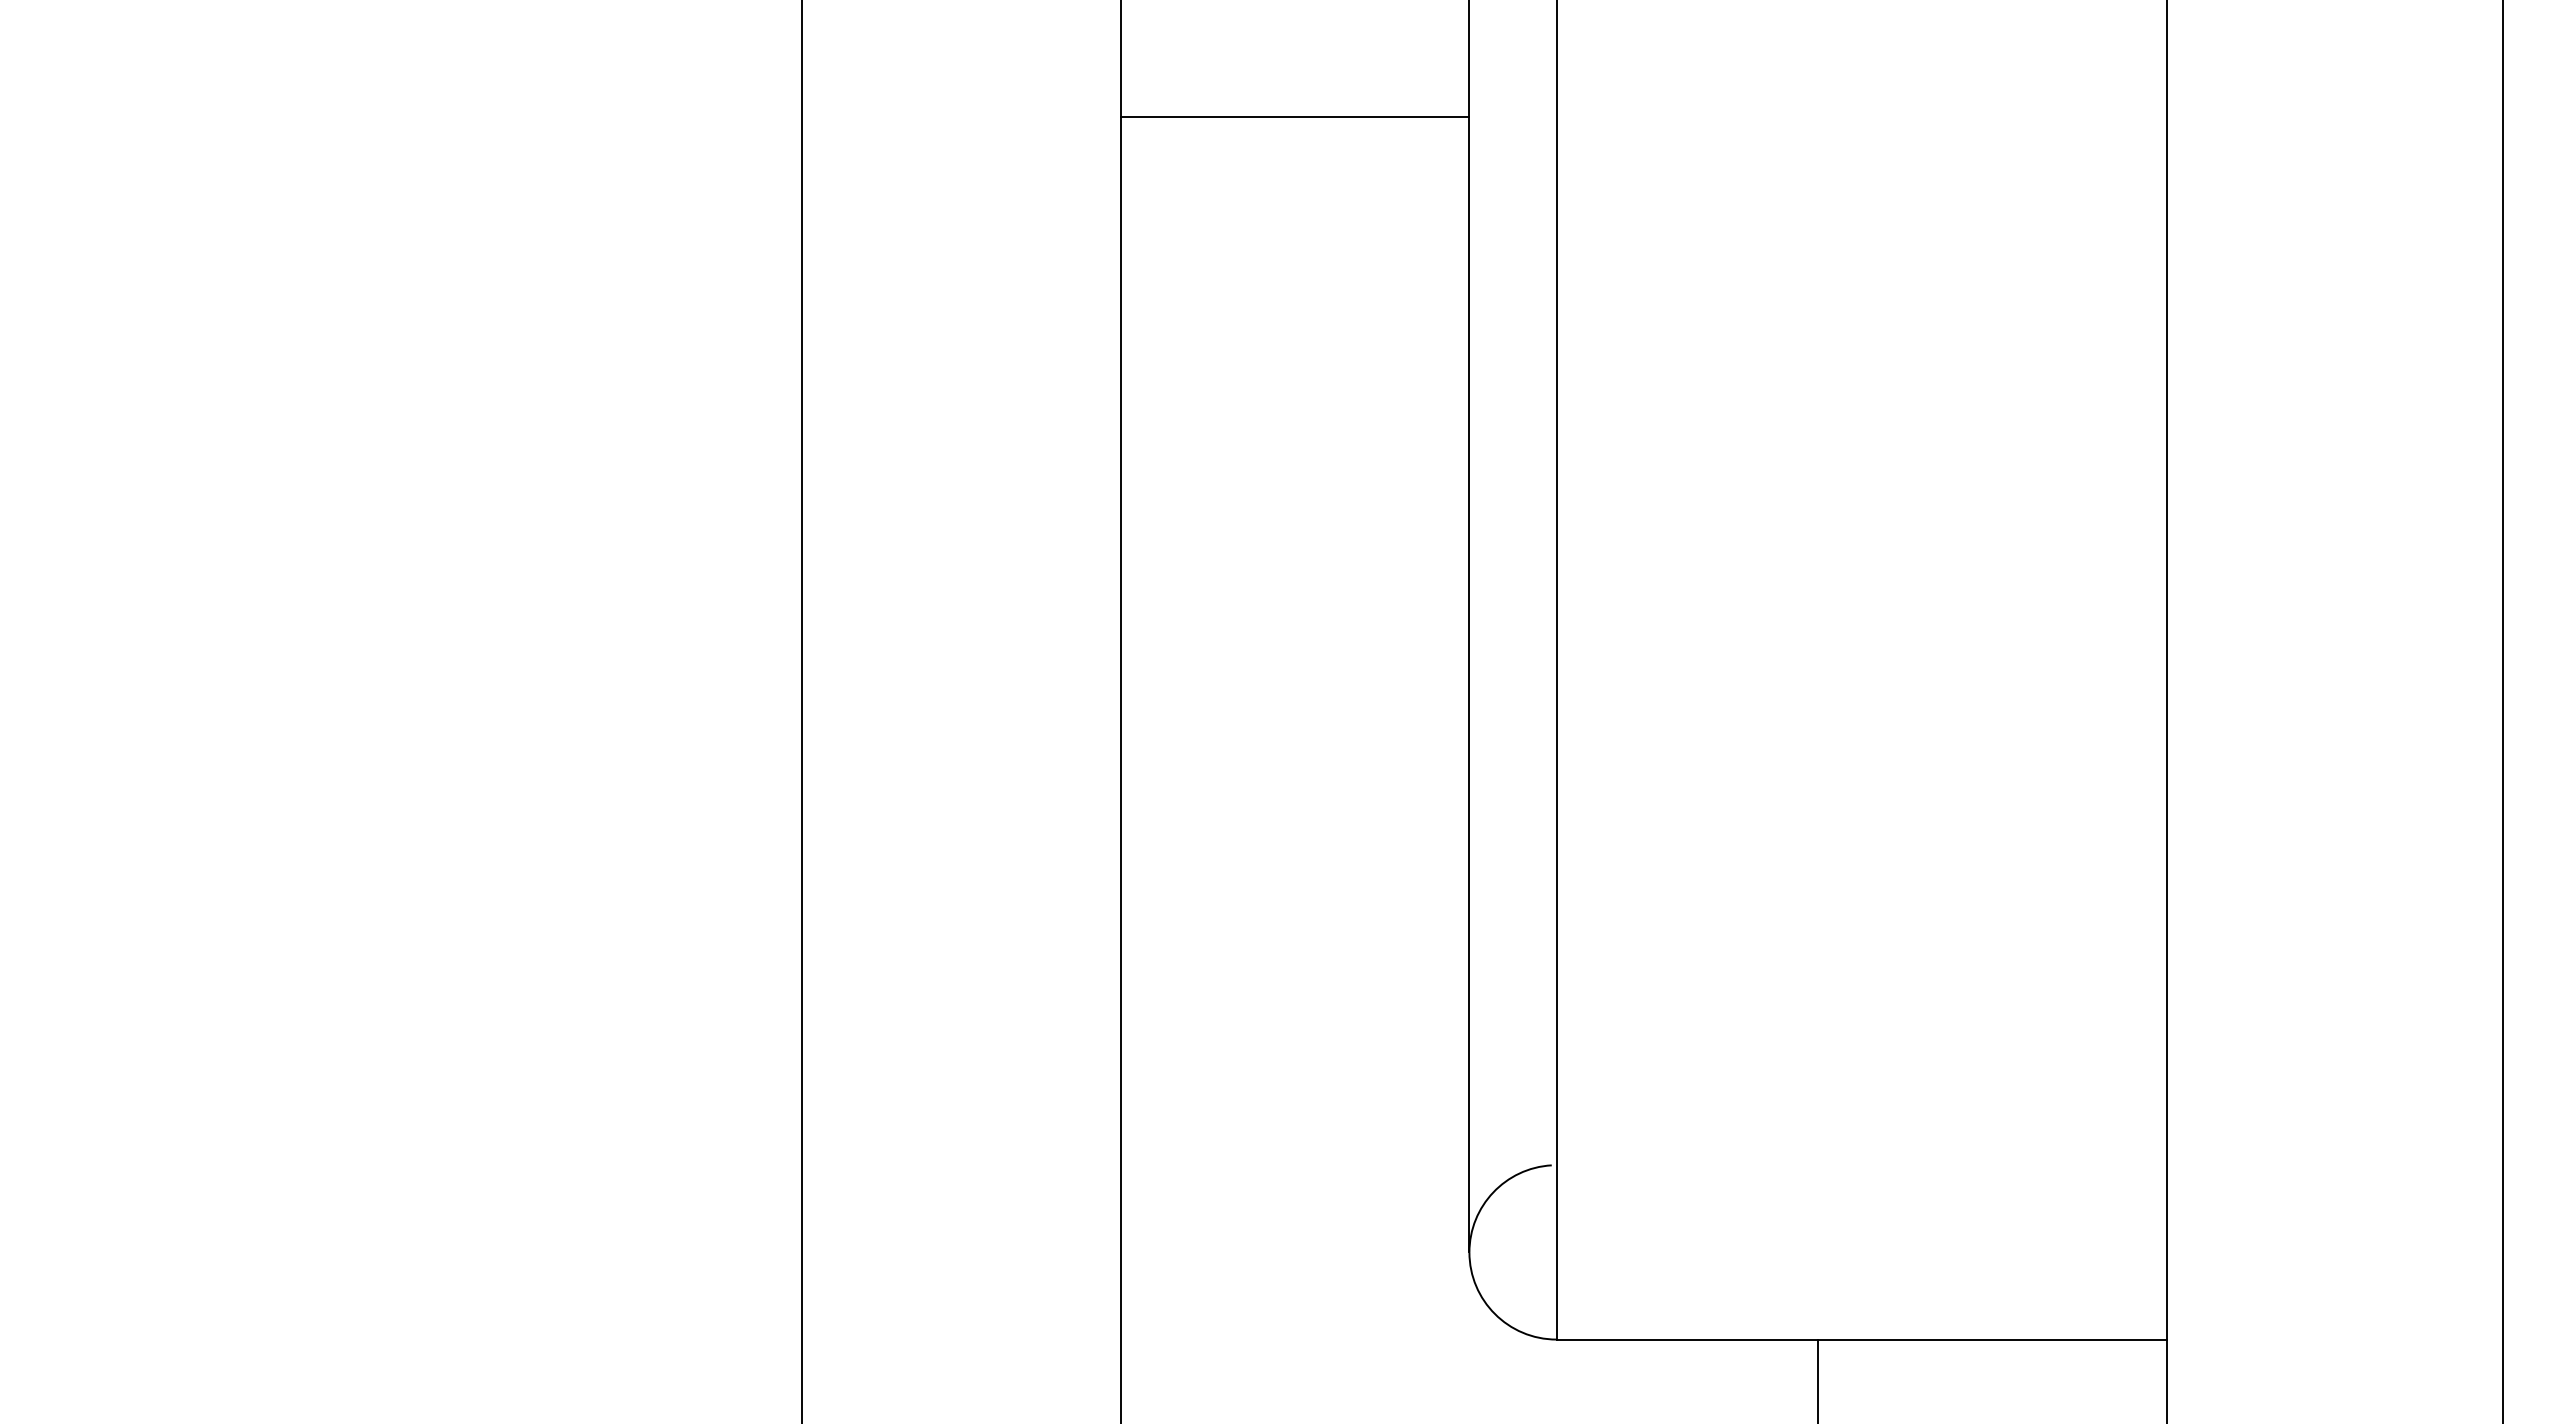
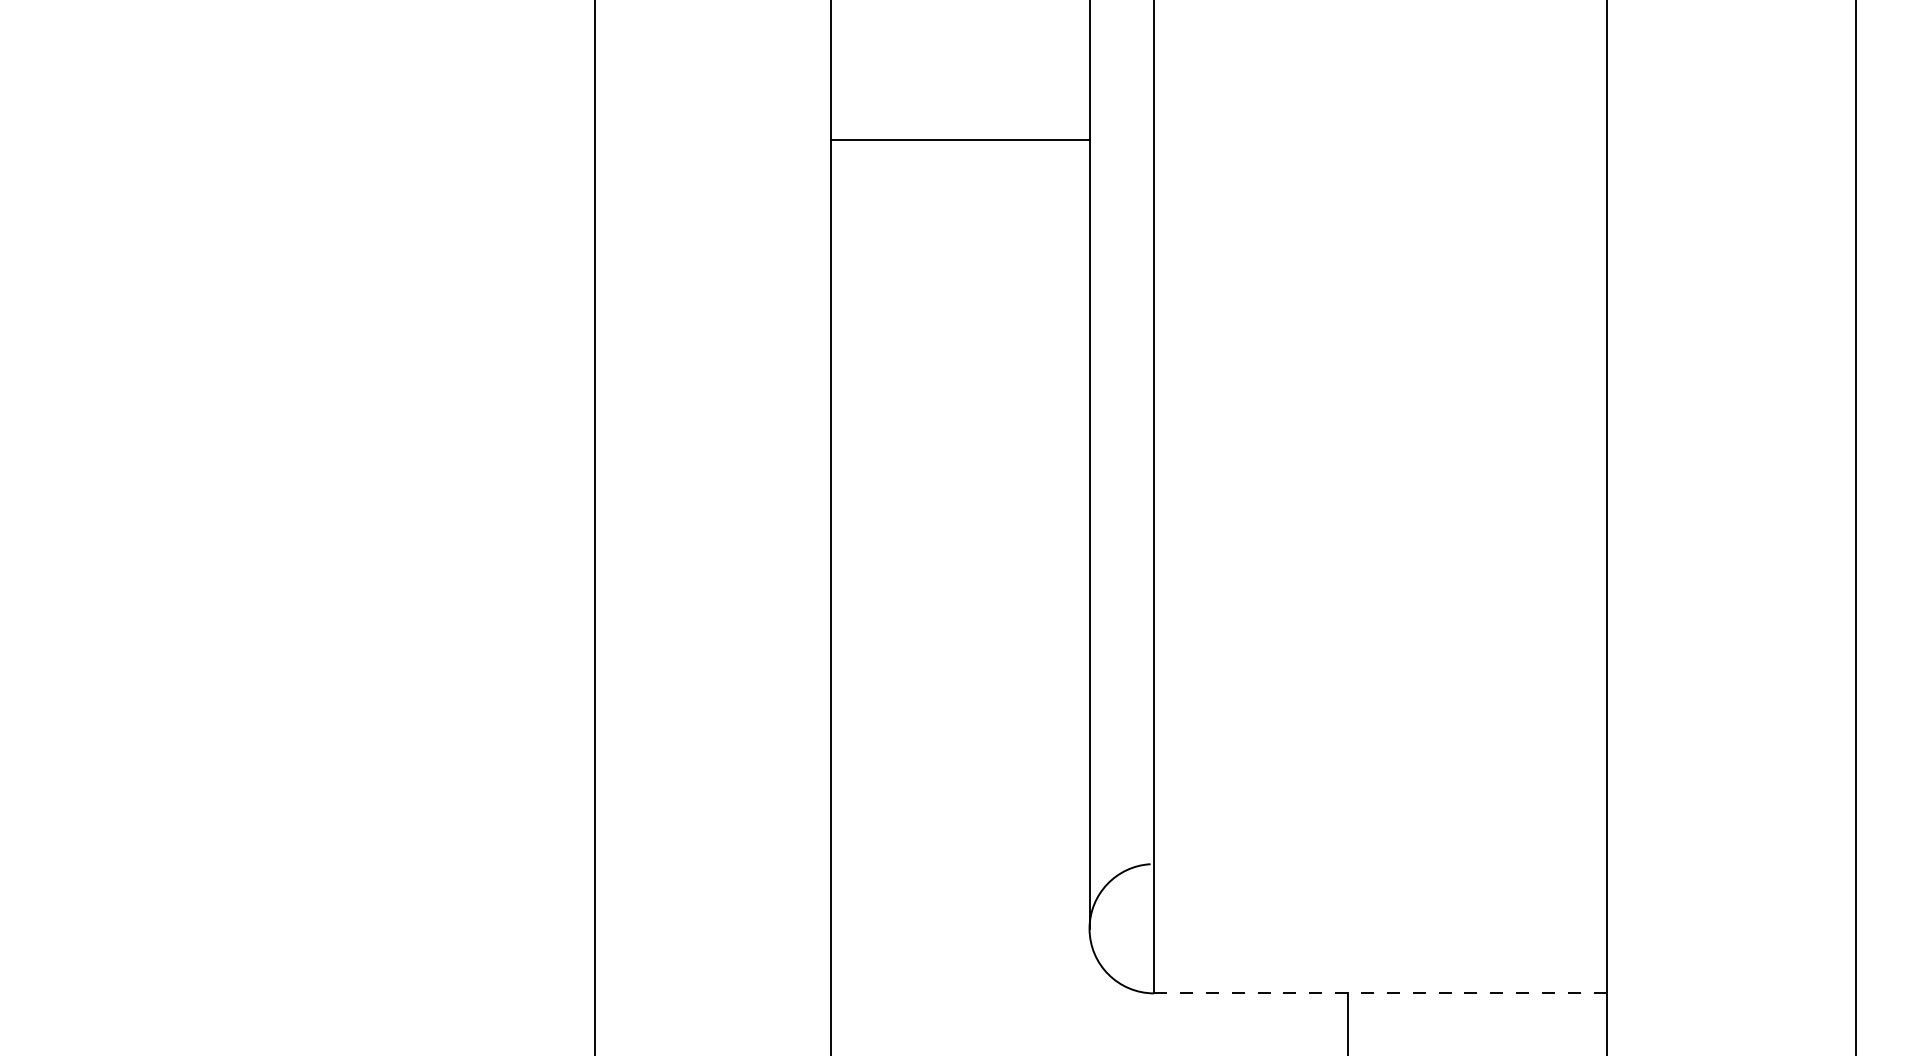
line: (1294, 117) -> (959, 140), moved
line: (1861, 1339) -> (1380, 993), solid -> dashed

